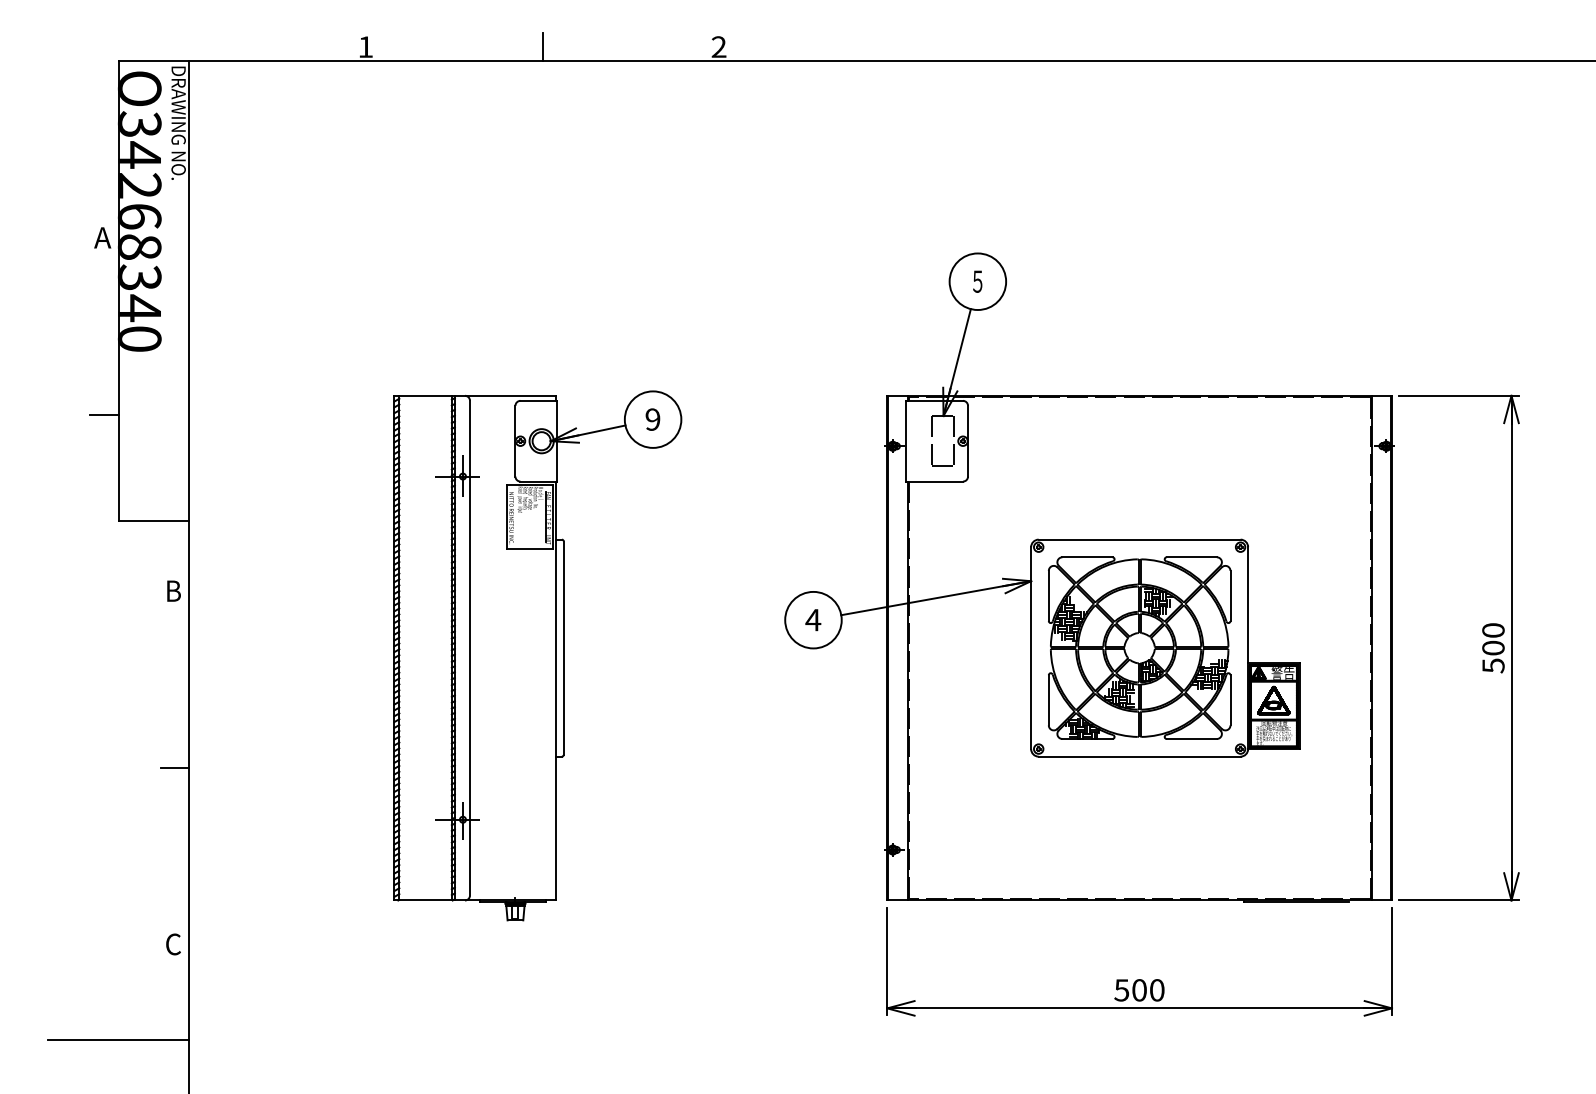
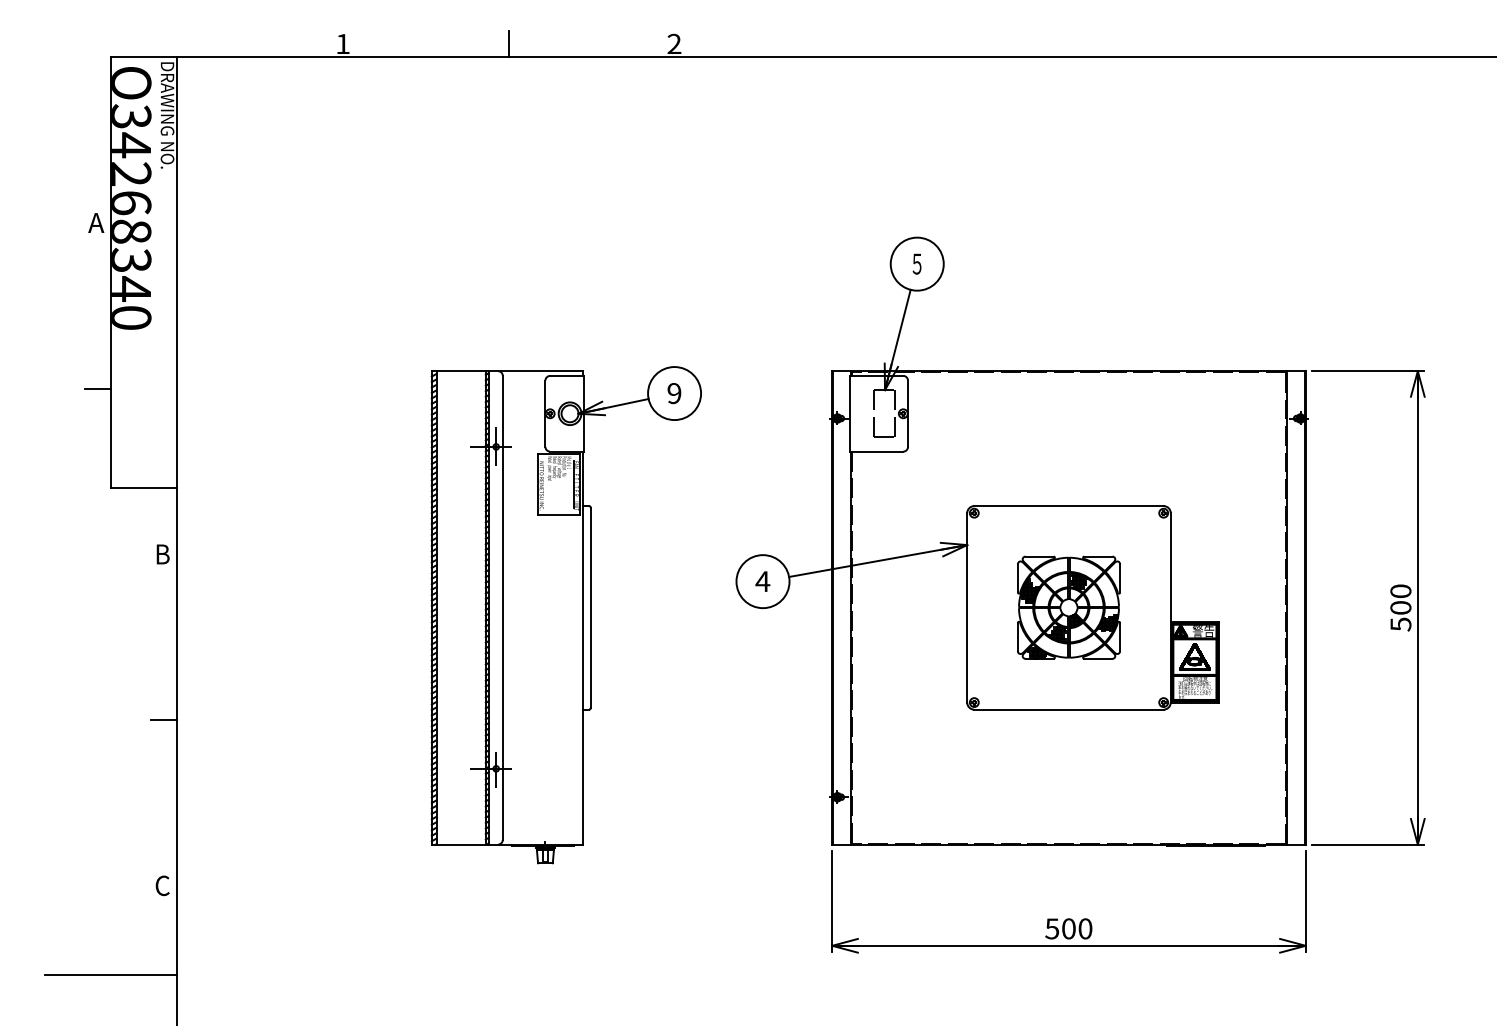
part: (1139, 647) -> (1068, 607), size x0.6
part: (536, 656) -> (565, 615), moved

